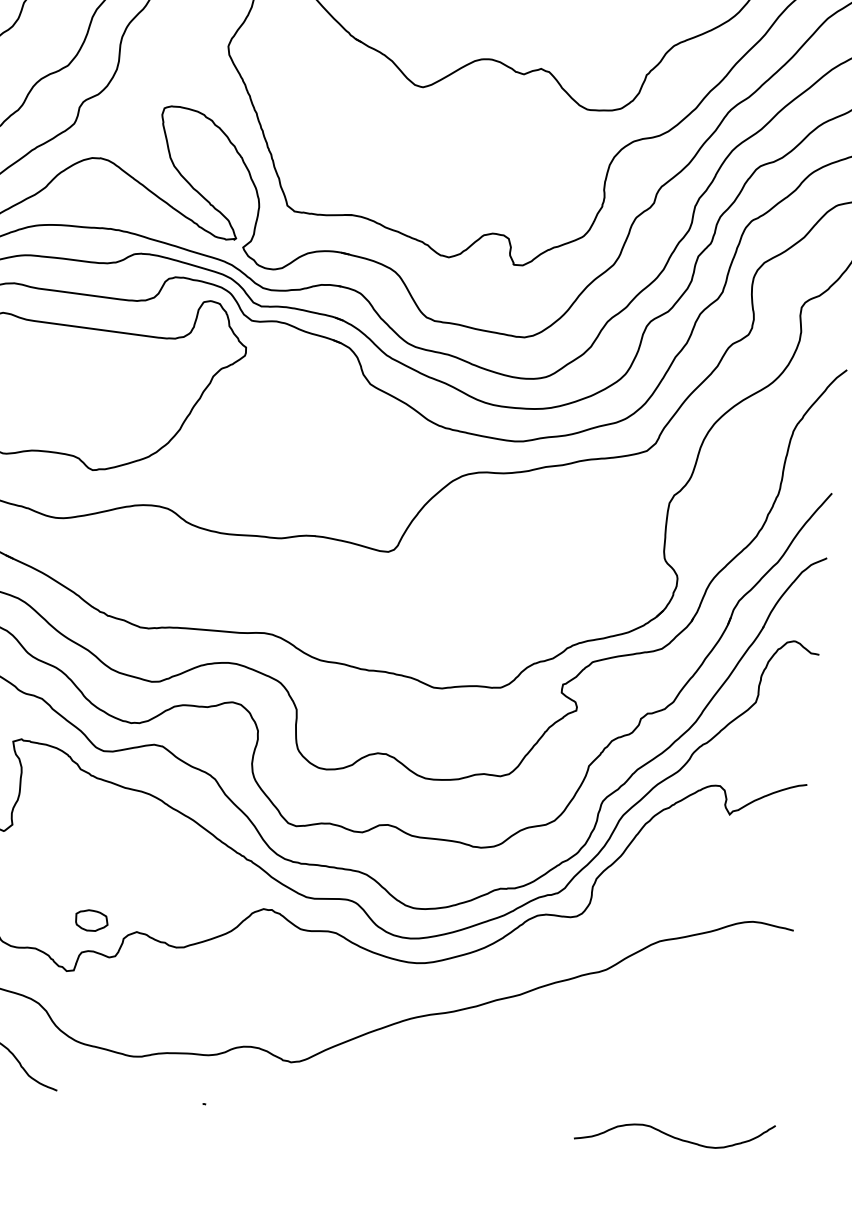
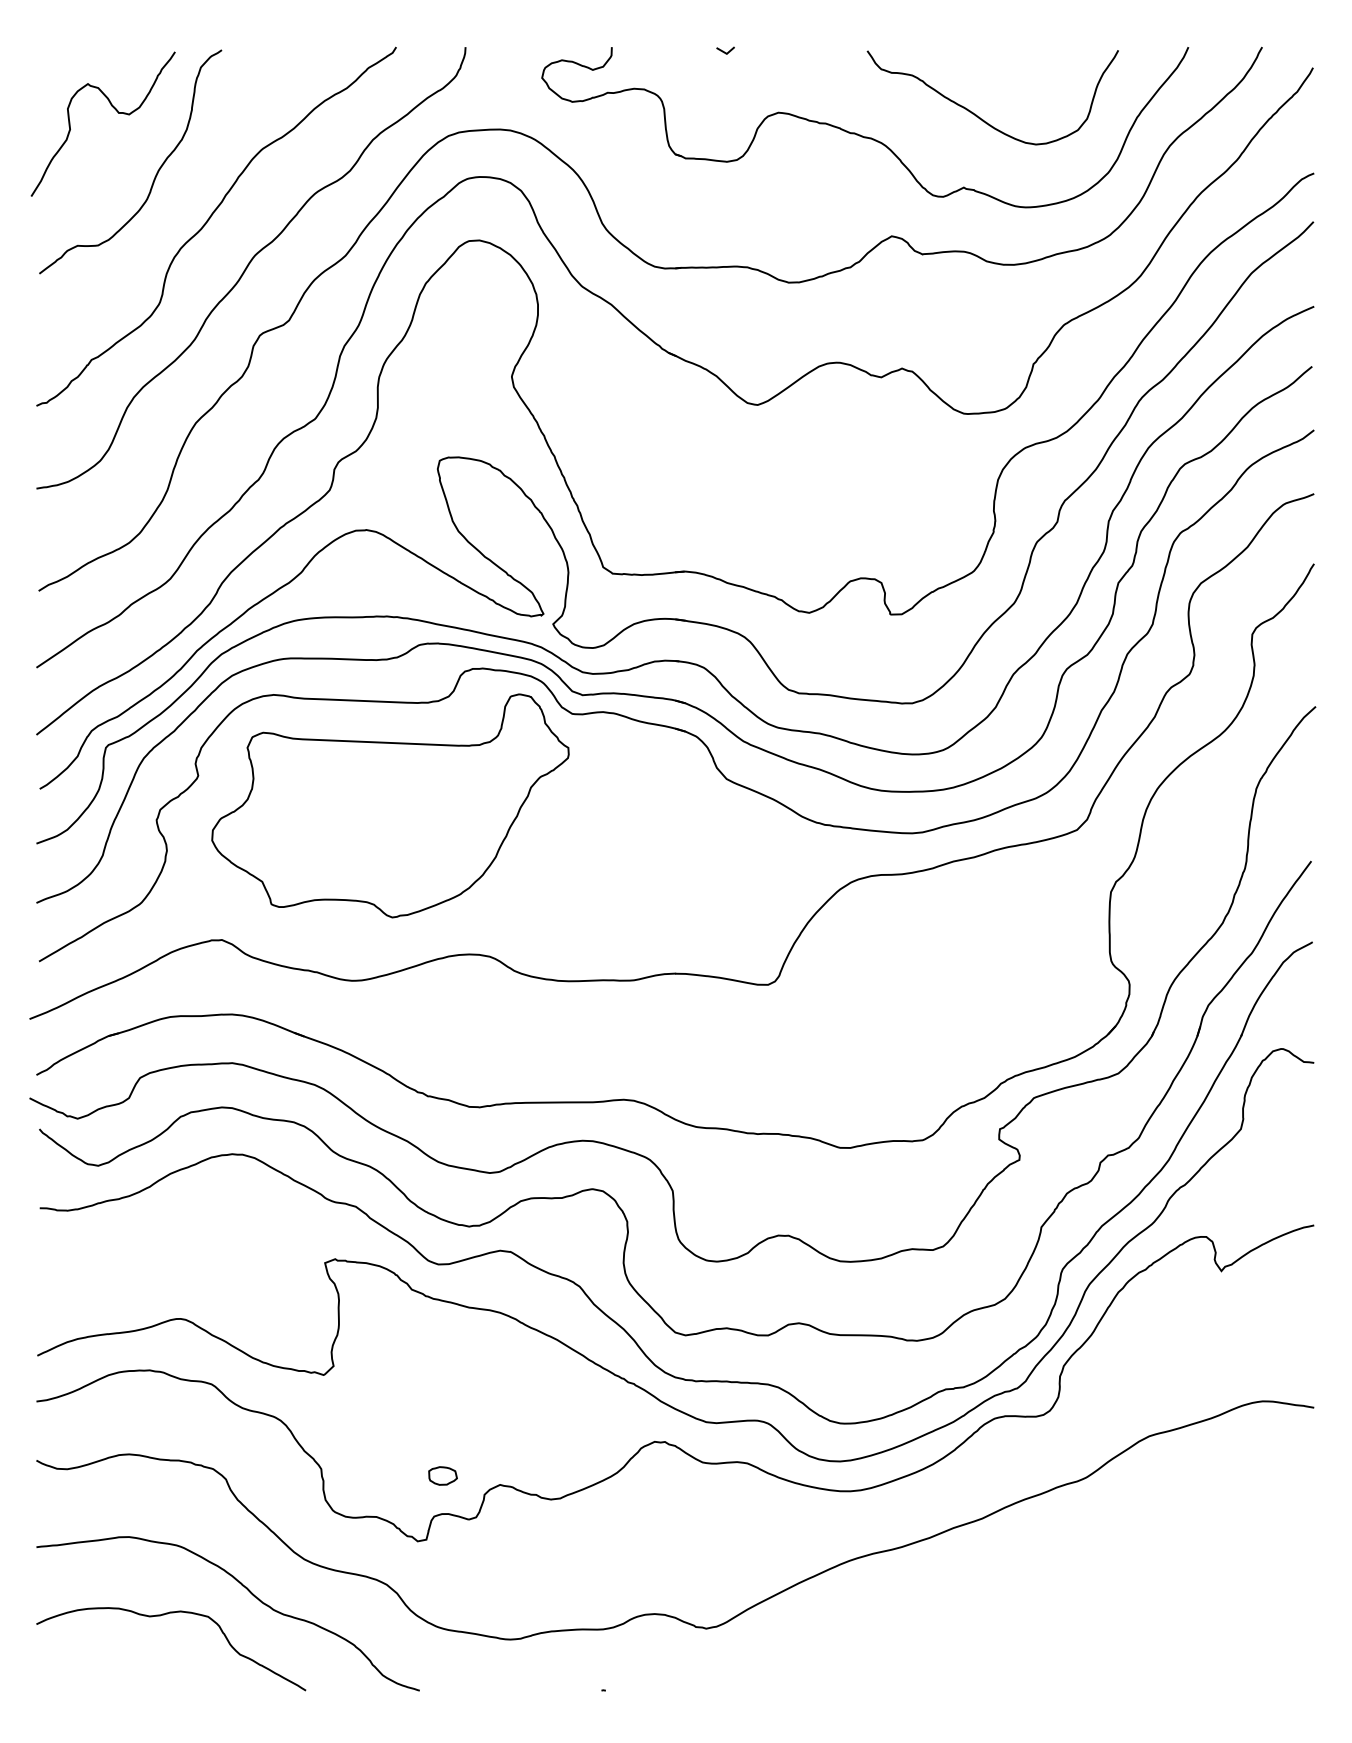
part: (91, 920) -> (442, 1475), size x0.7
curve: (671, 1135) -> (1186, 1675), removed

